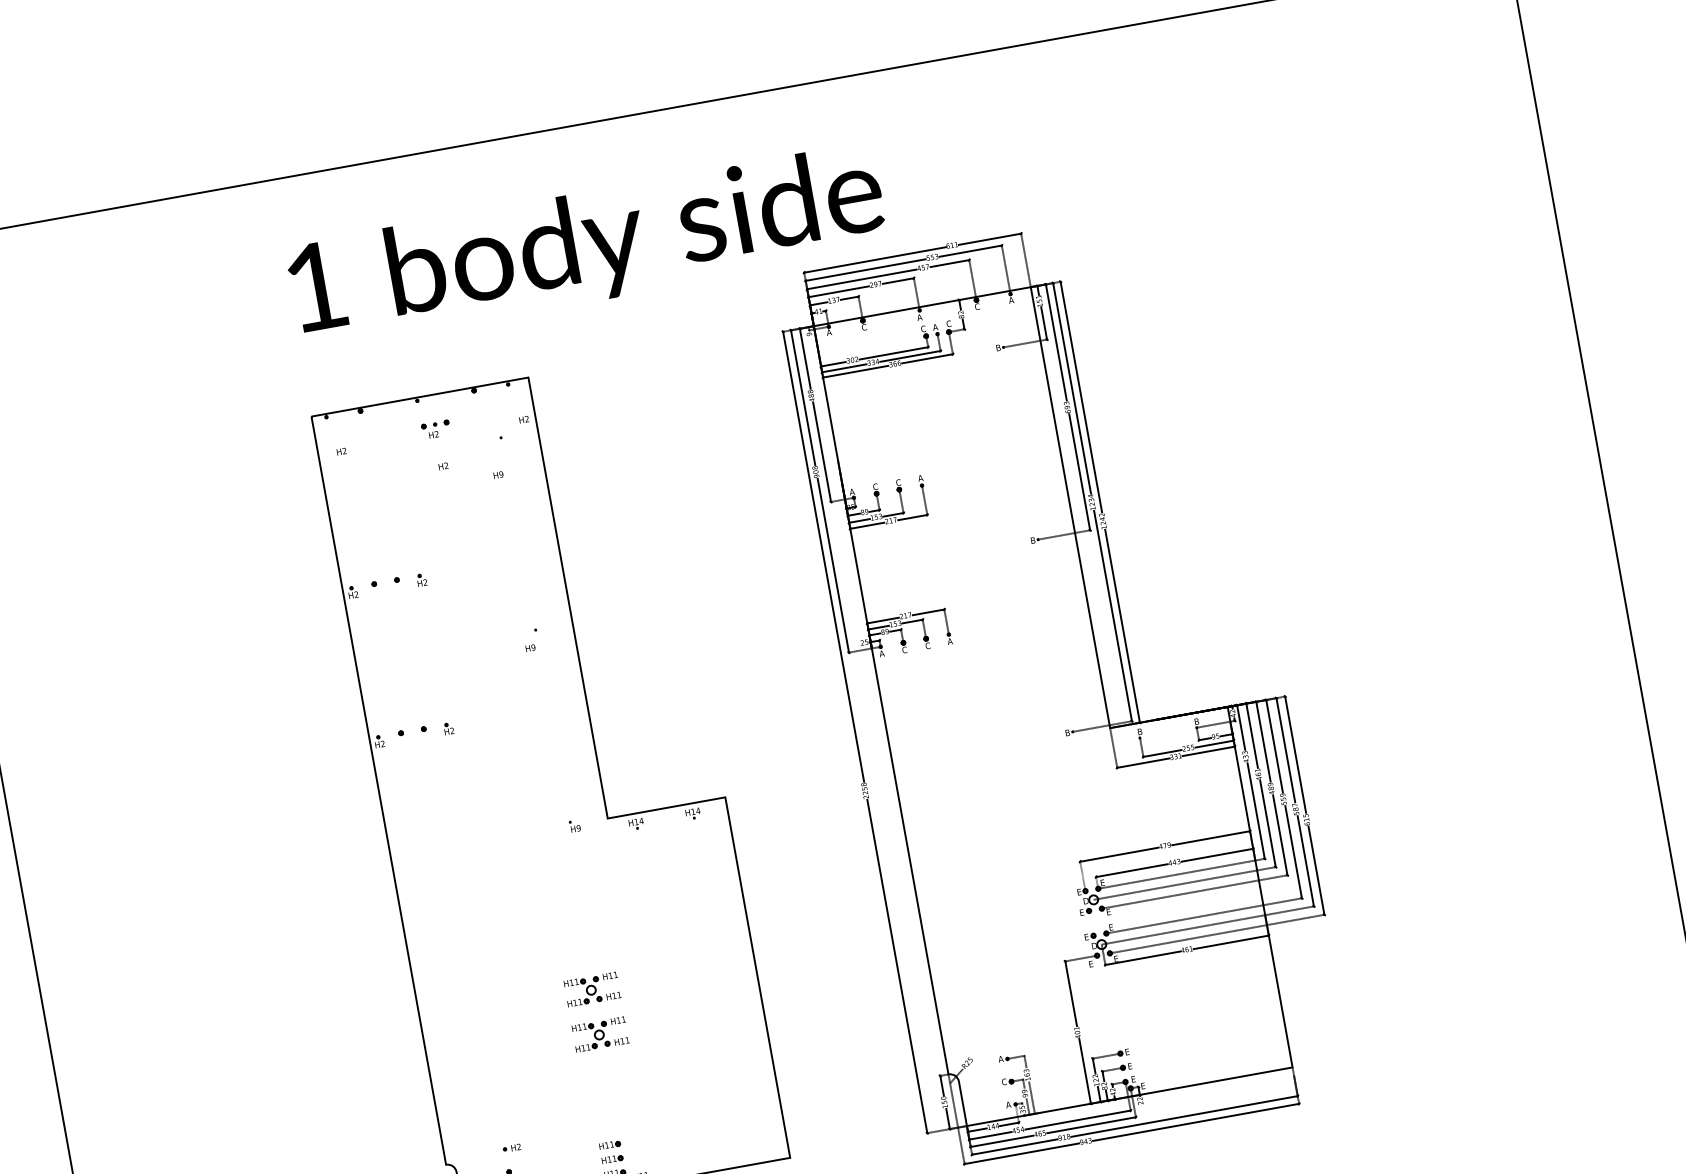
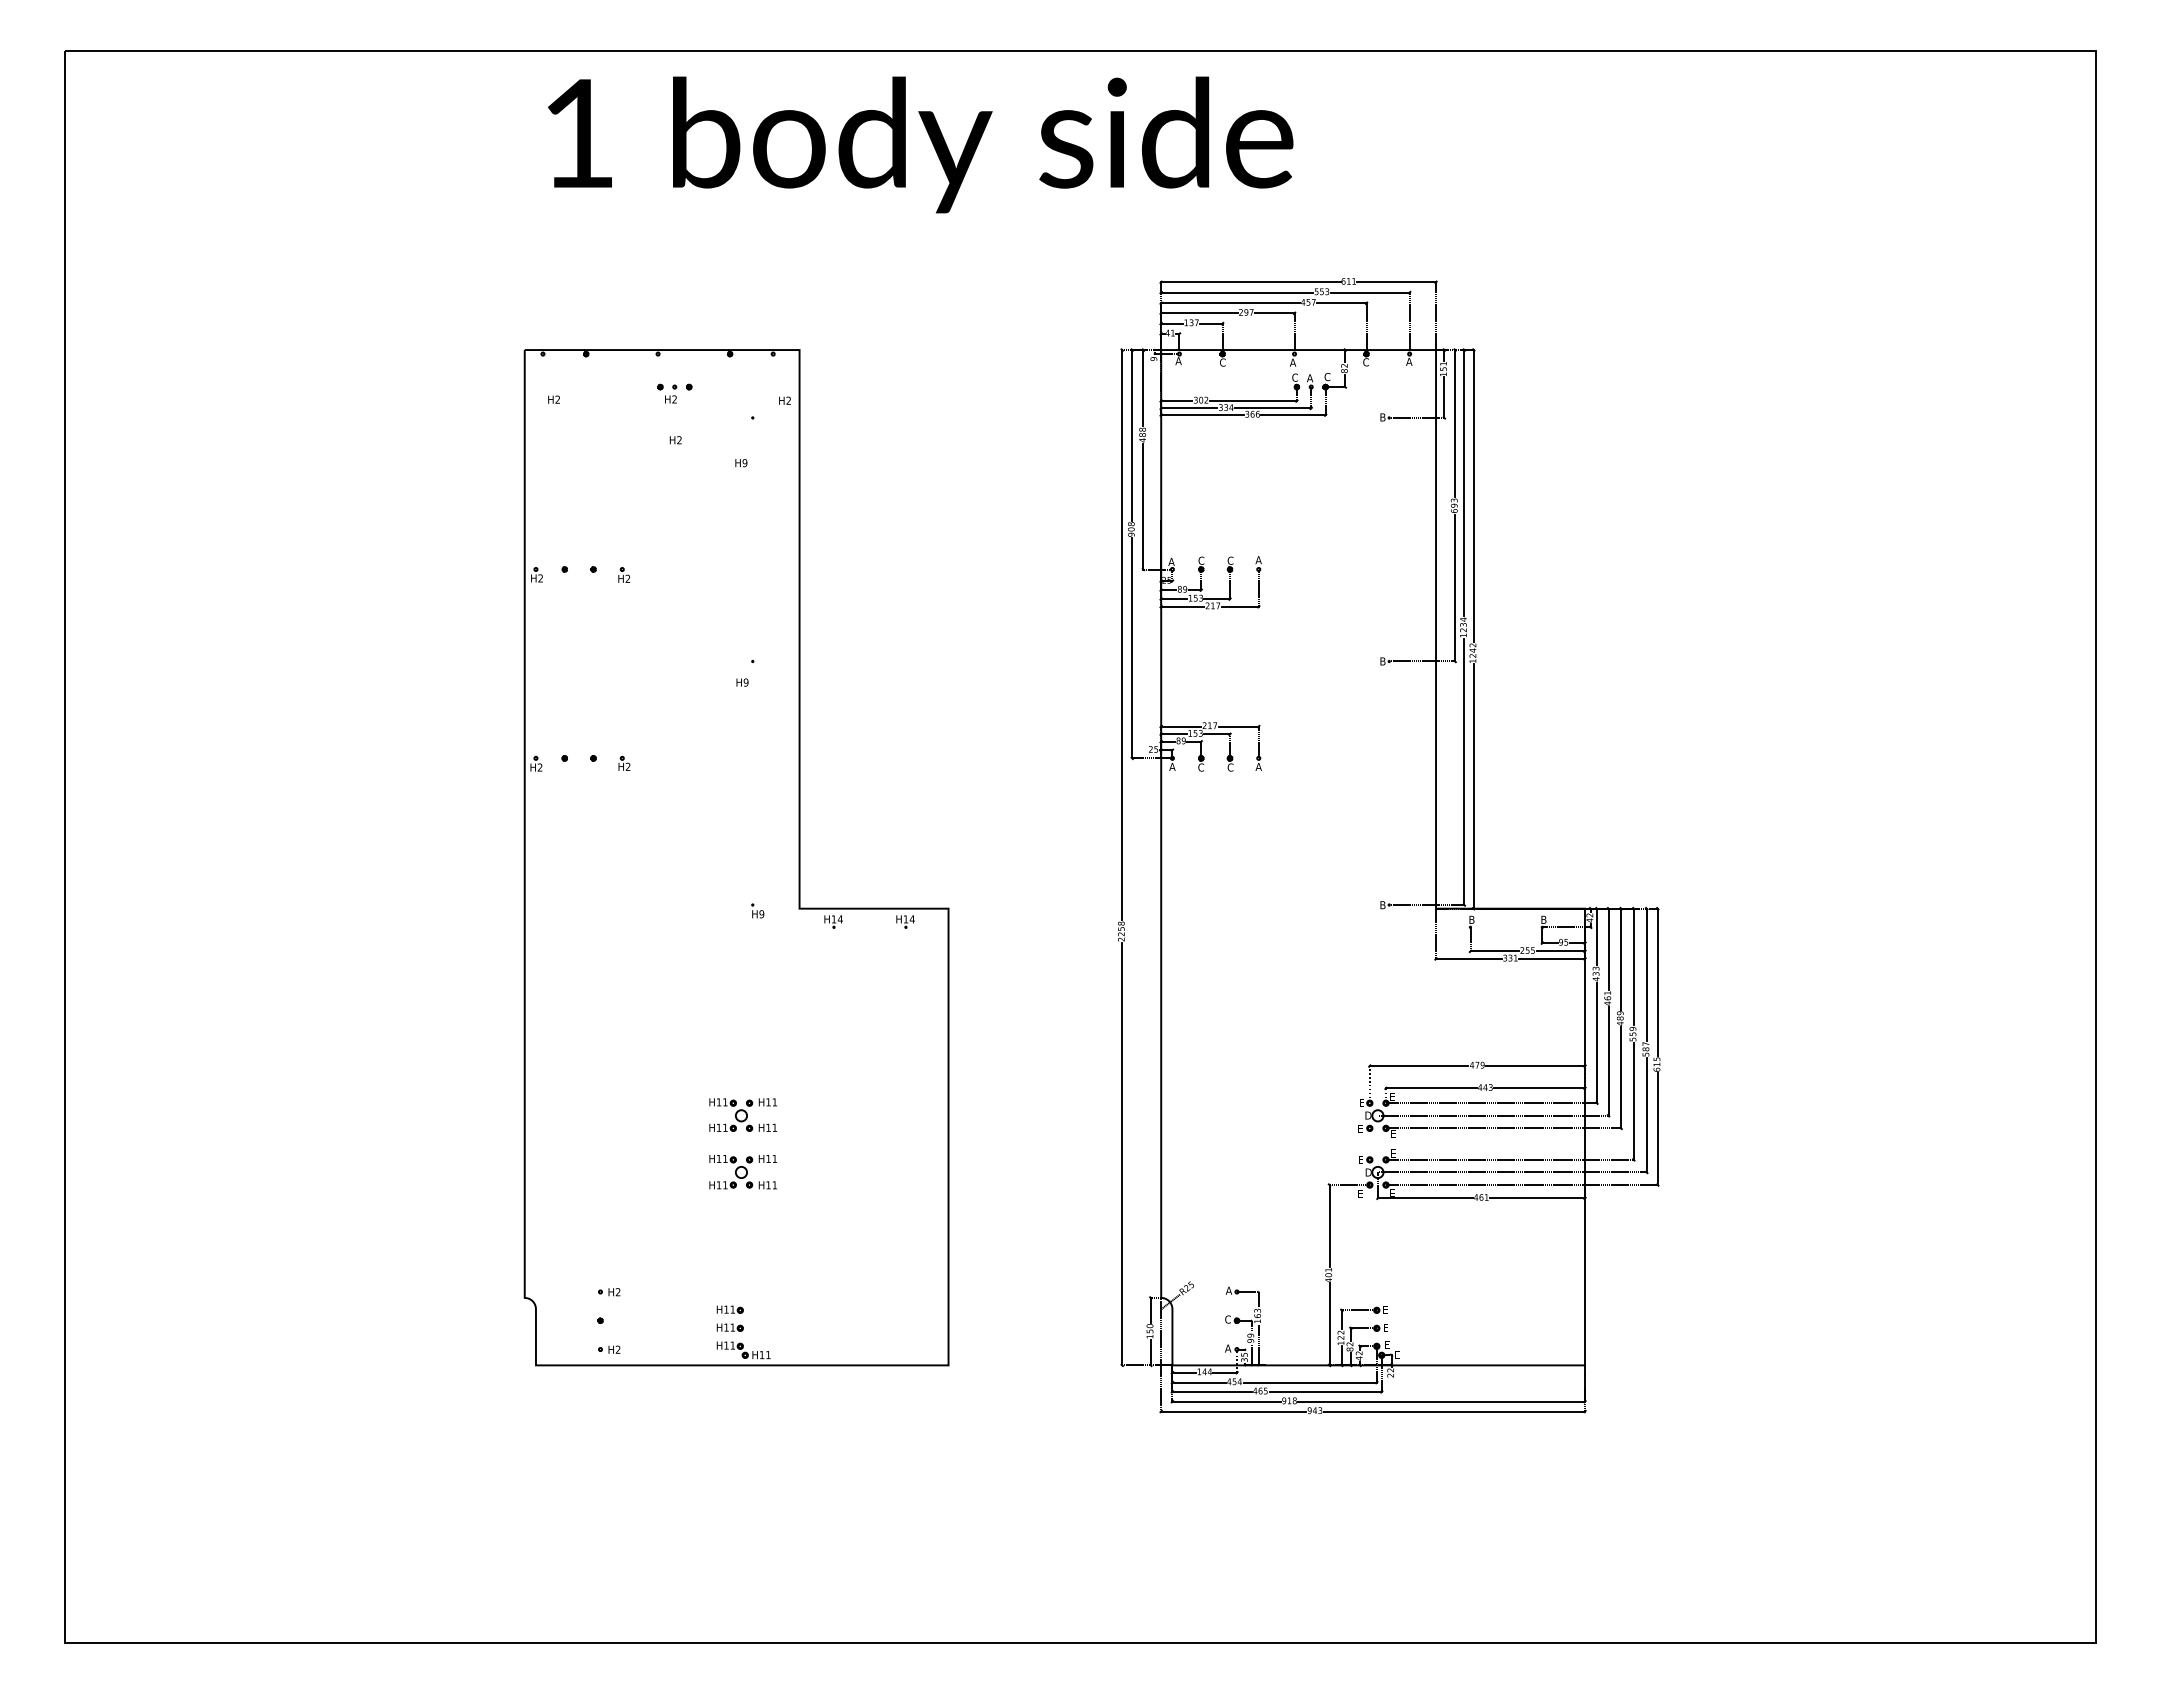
text: (587, 246) -> (920, 144), moved

